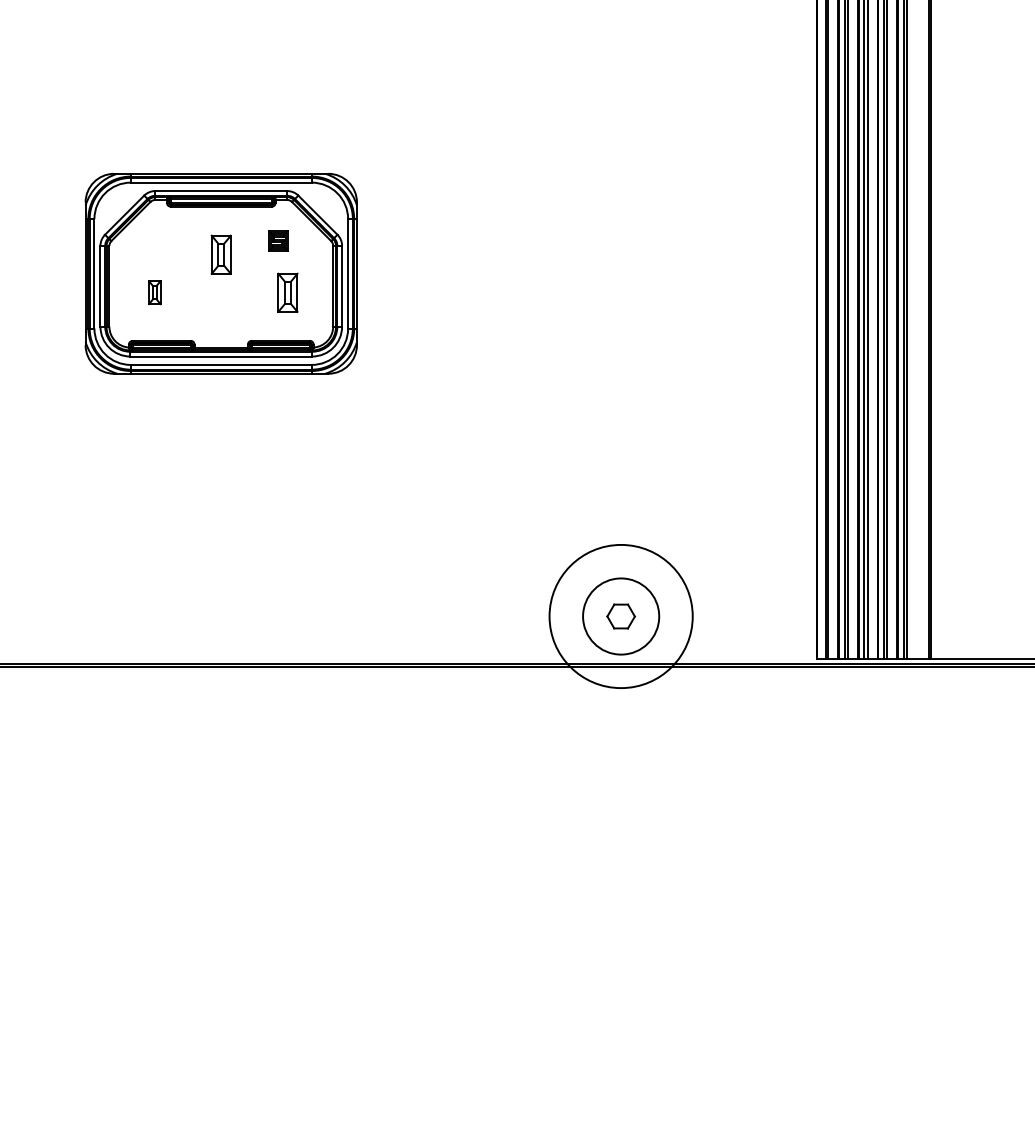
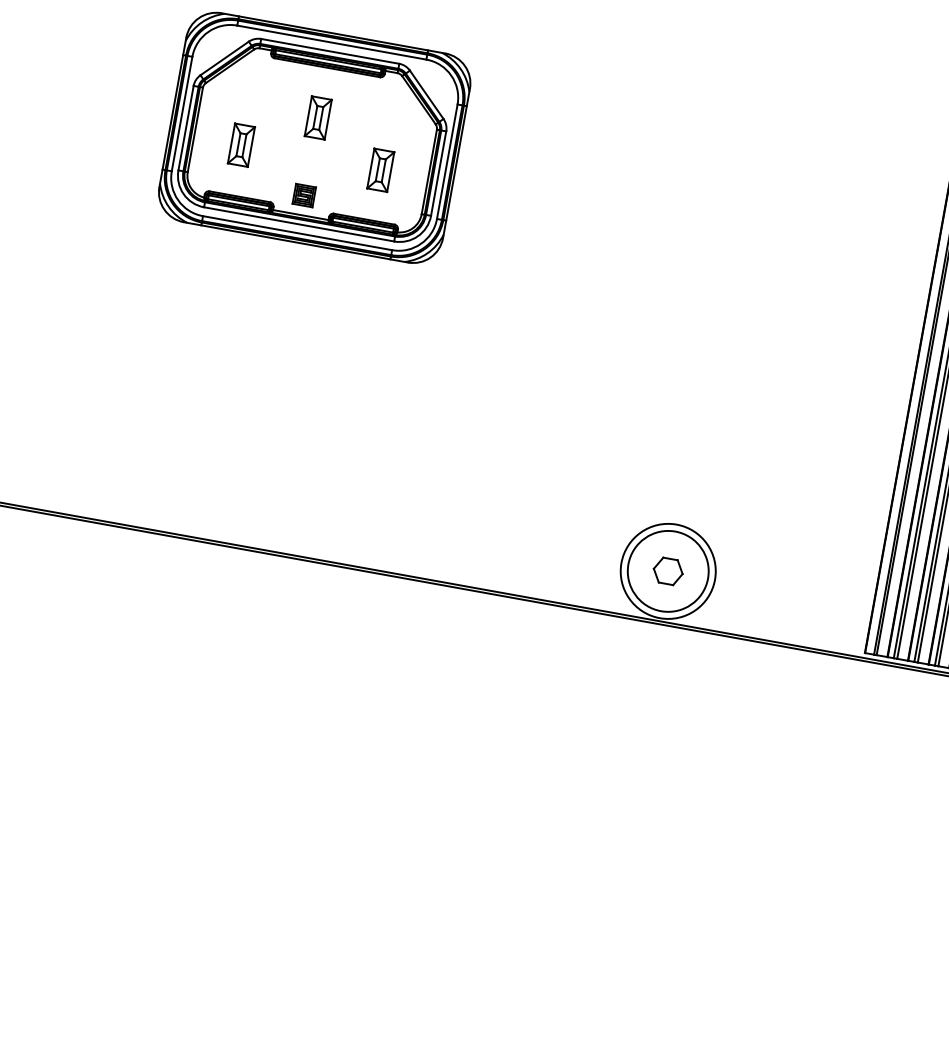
part: (278, 240) -> (304, 195), moved
part: (154, 292) -> (241, 144), size x1.67
circle: (620, 616) -> (667, 571), size x0.62

